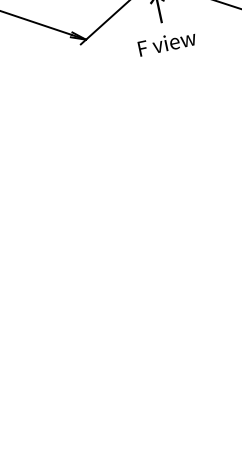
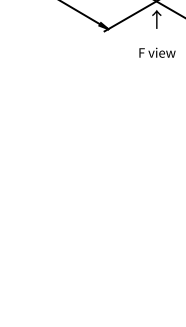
text: (167, 42) -> (157, 52), moved

